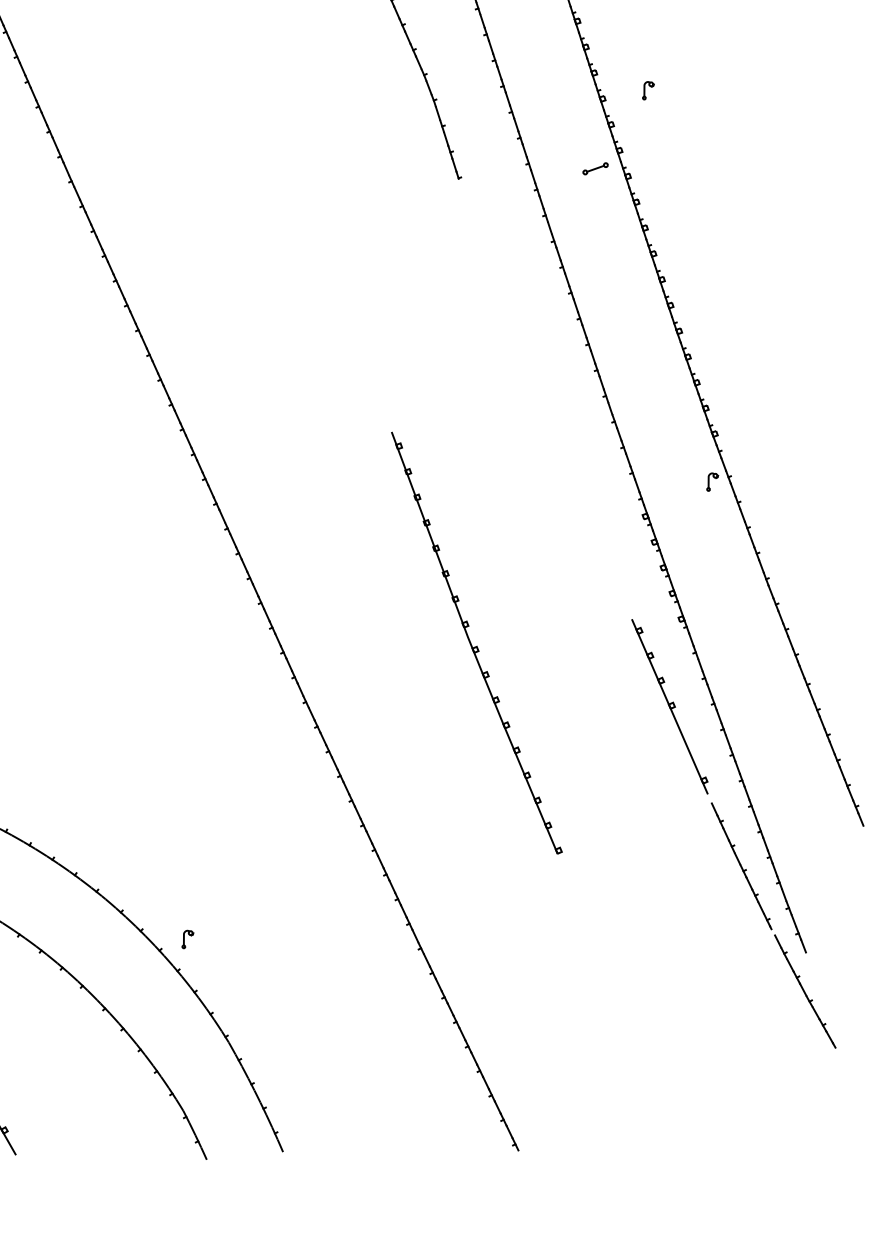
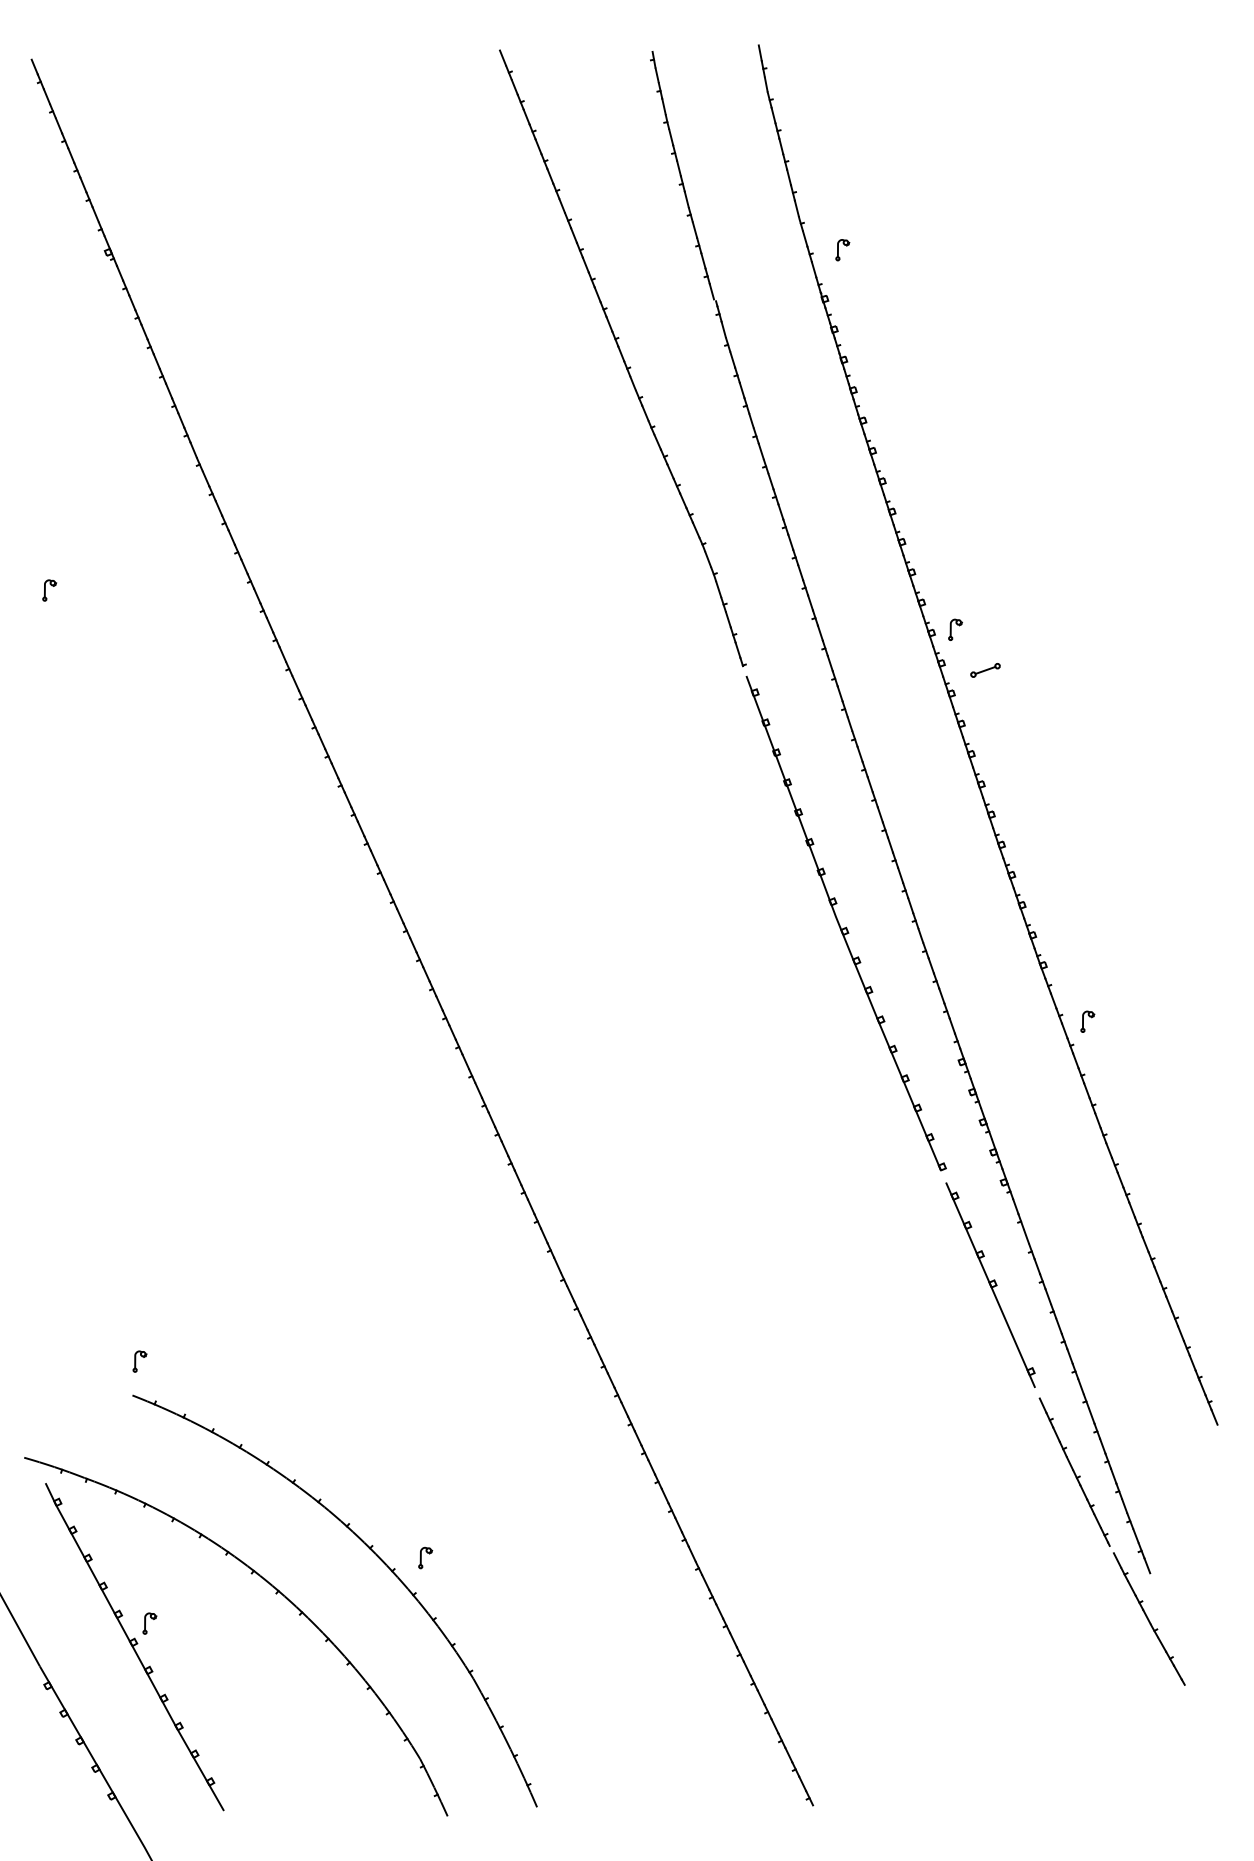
part: (648, 90) -> (955, 629), moved
part: (595, 168) -> (985, 670), moved
part: (712, 481) -> (1087, 1021), moved
part: (476, 643) -> (845, 923), moved

